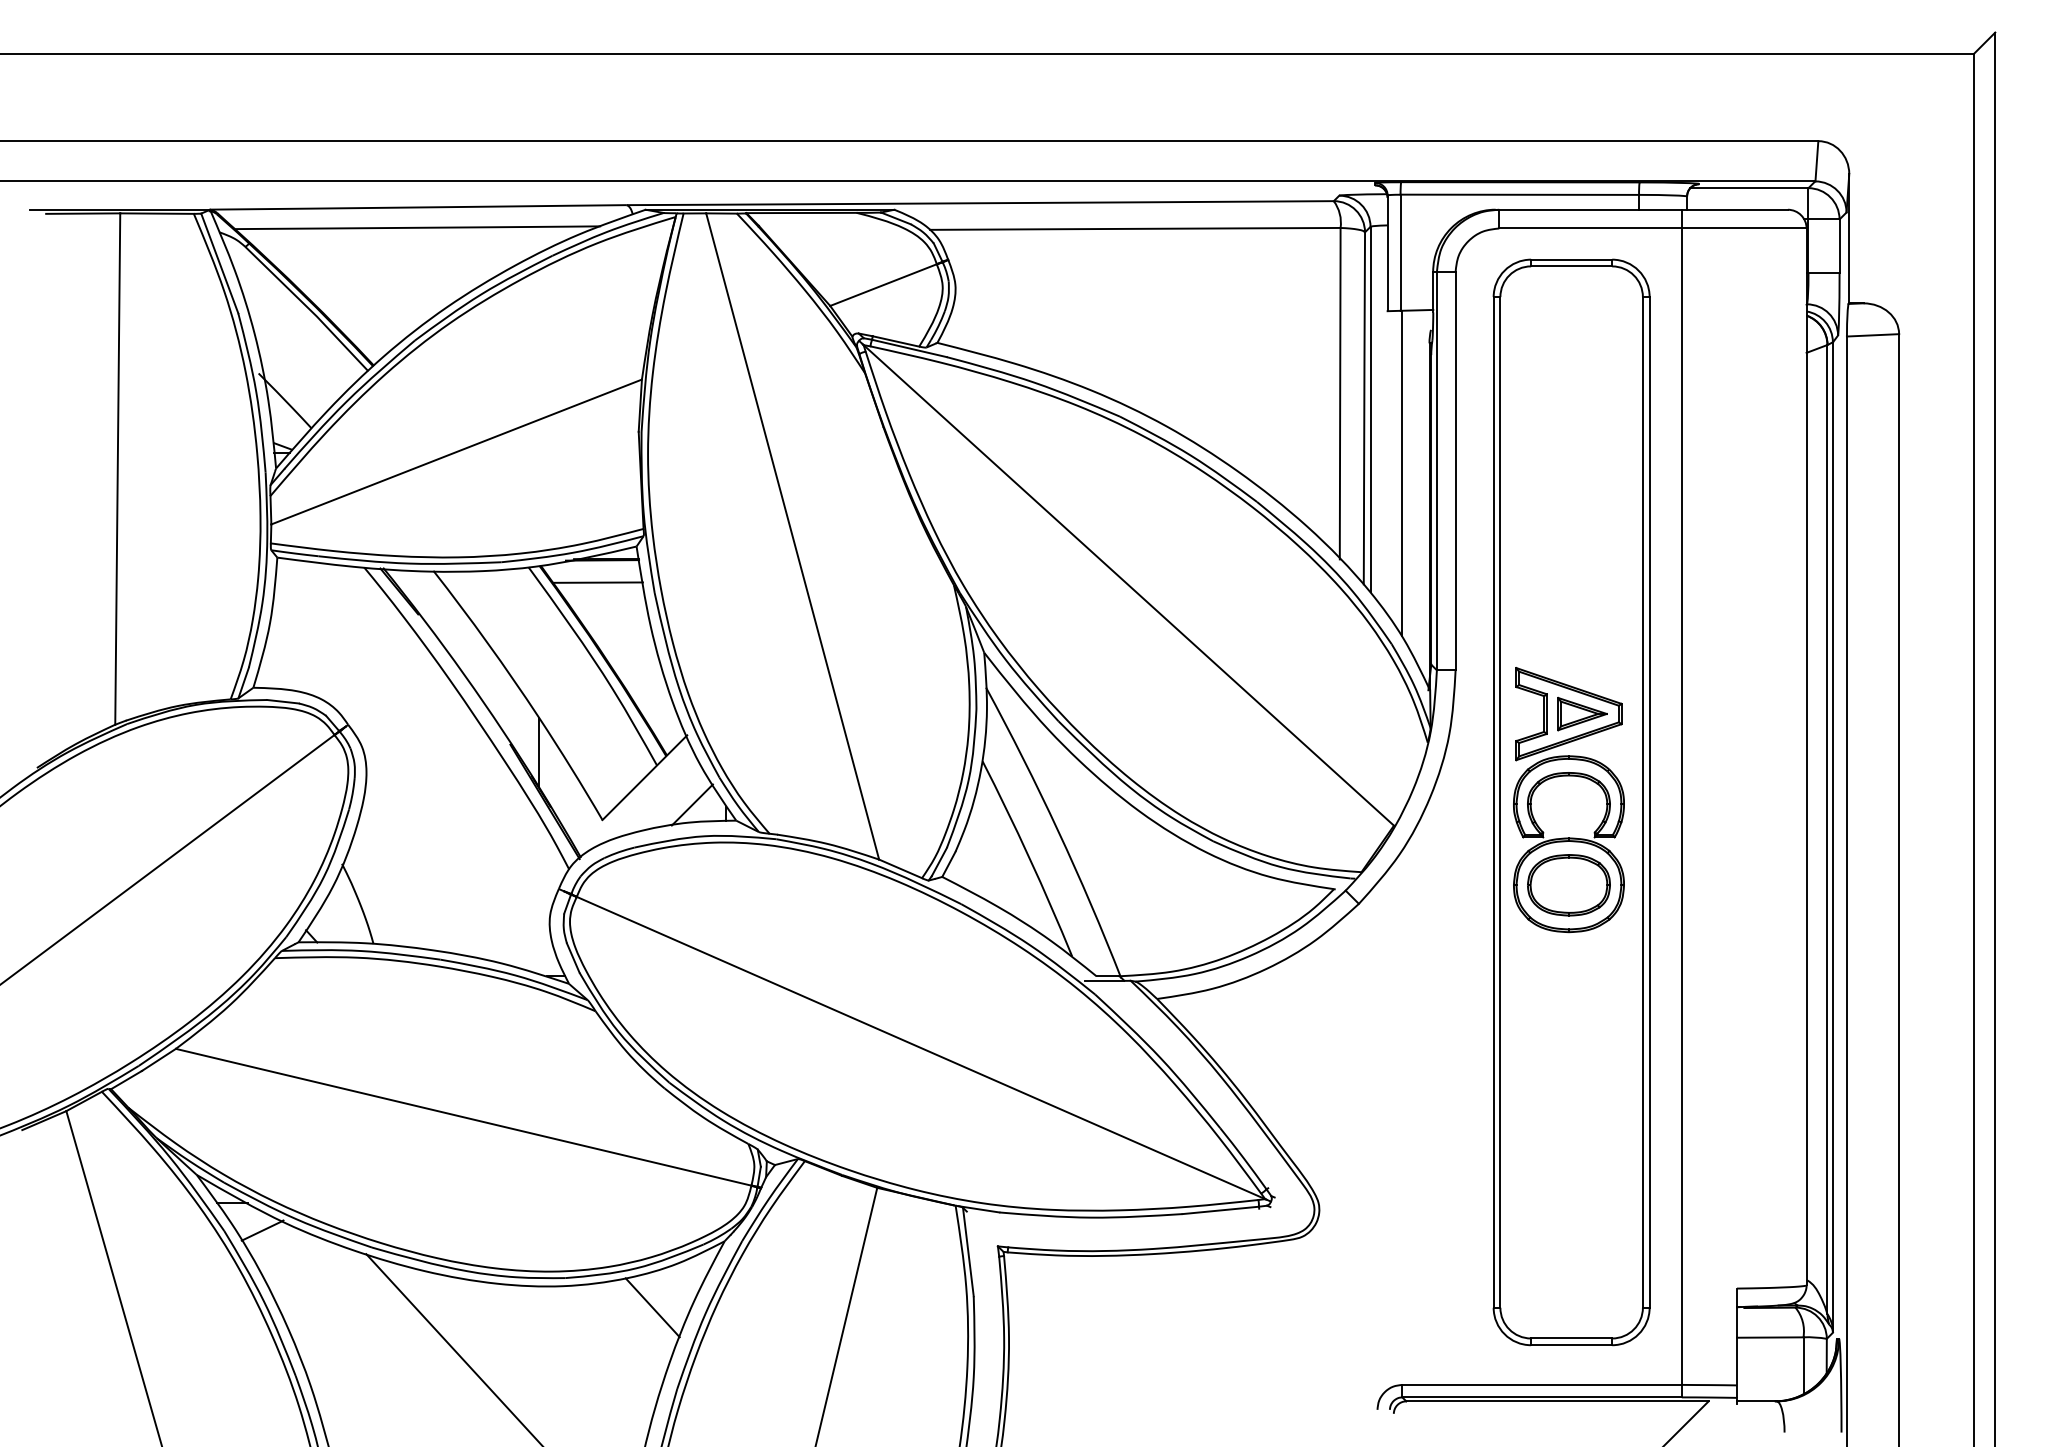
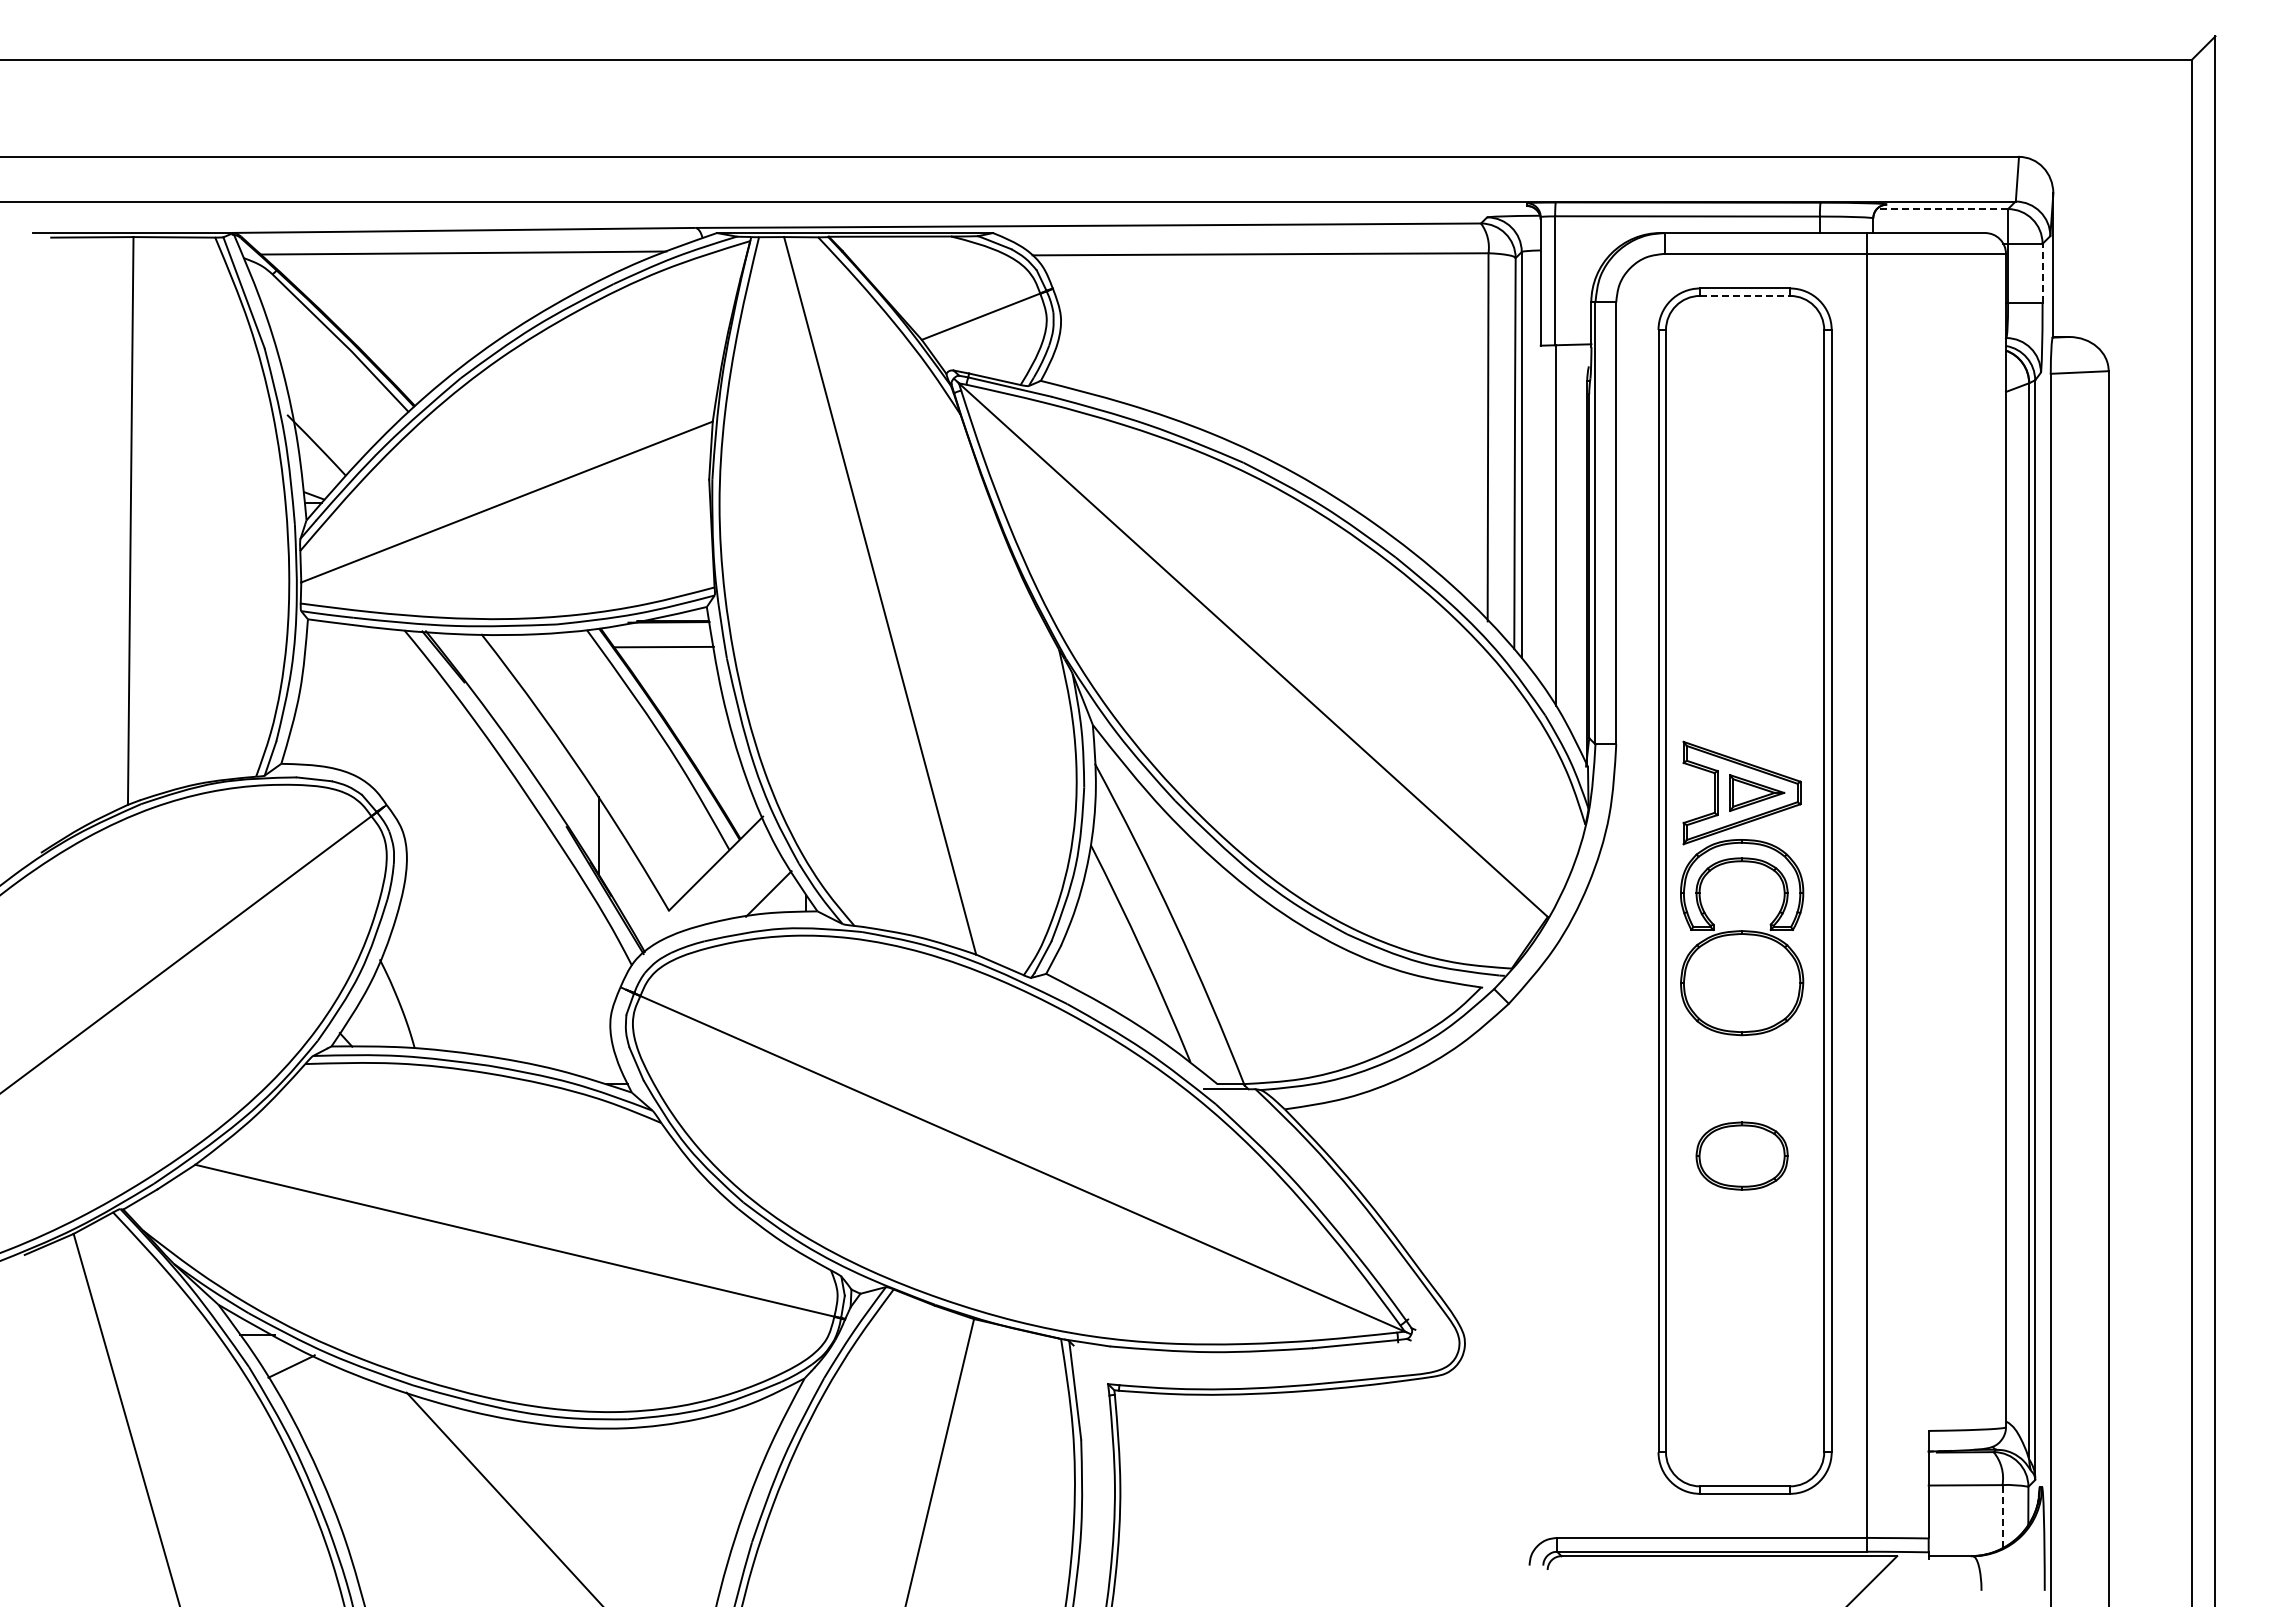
line: (1749, 188) -> (1942, 209), solid -> dashed
line: (1839, 246) -> (2042, 273), solid -> dashed
line: (1572, 265) -> (1745, 295), solid -> dashed
part: (1568, 884) -> (1741, 1155), moved
line: (652, 1307) -> (724, 1451), removed
line: (1803, 1365) -> (2002, 1516), solid -> dashed

